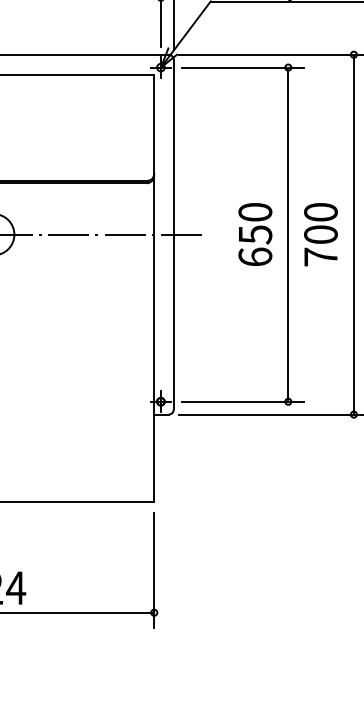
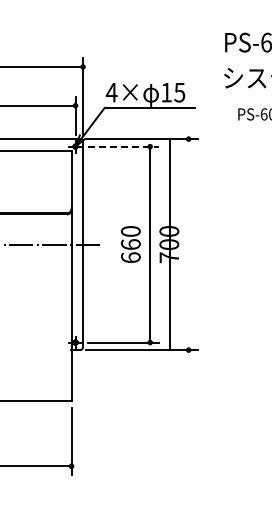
line: (242, 67) -> (123, 146), solid -> dashed
text: (254, 234) -> (130, 244), 650 -> 660
line: (353, 234) -> (169, 244), moved

